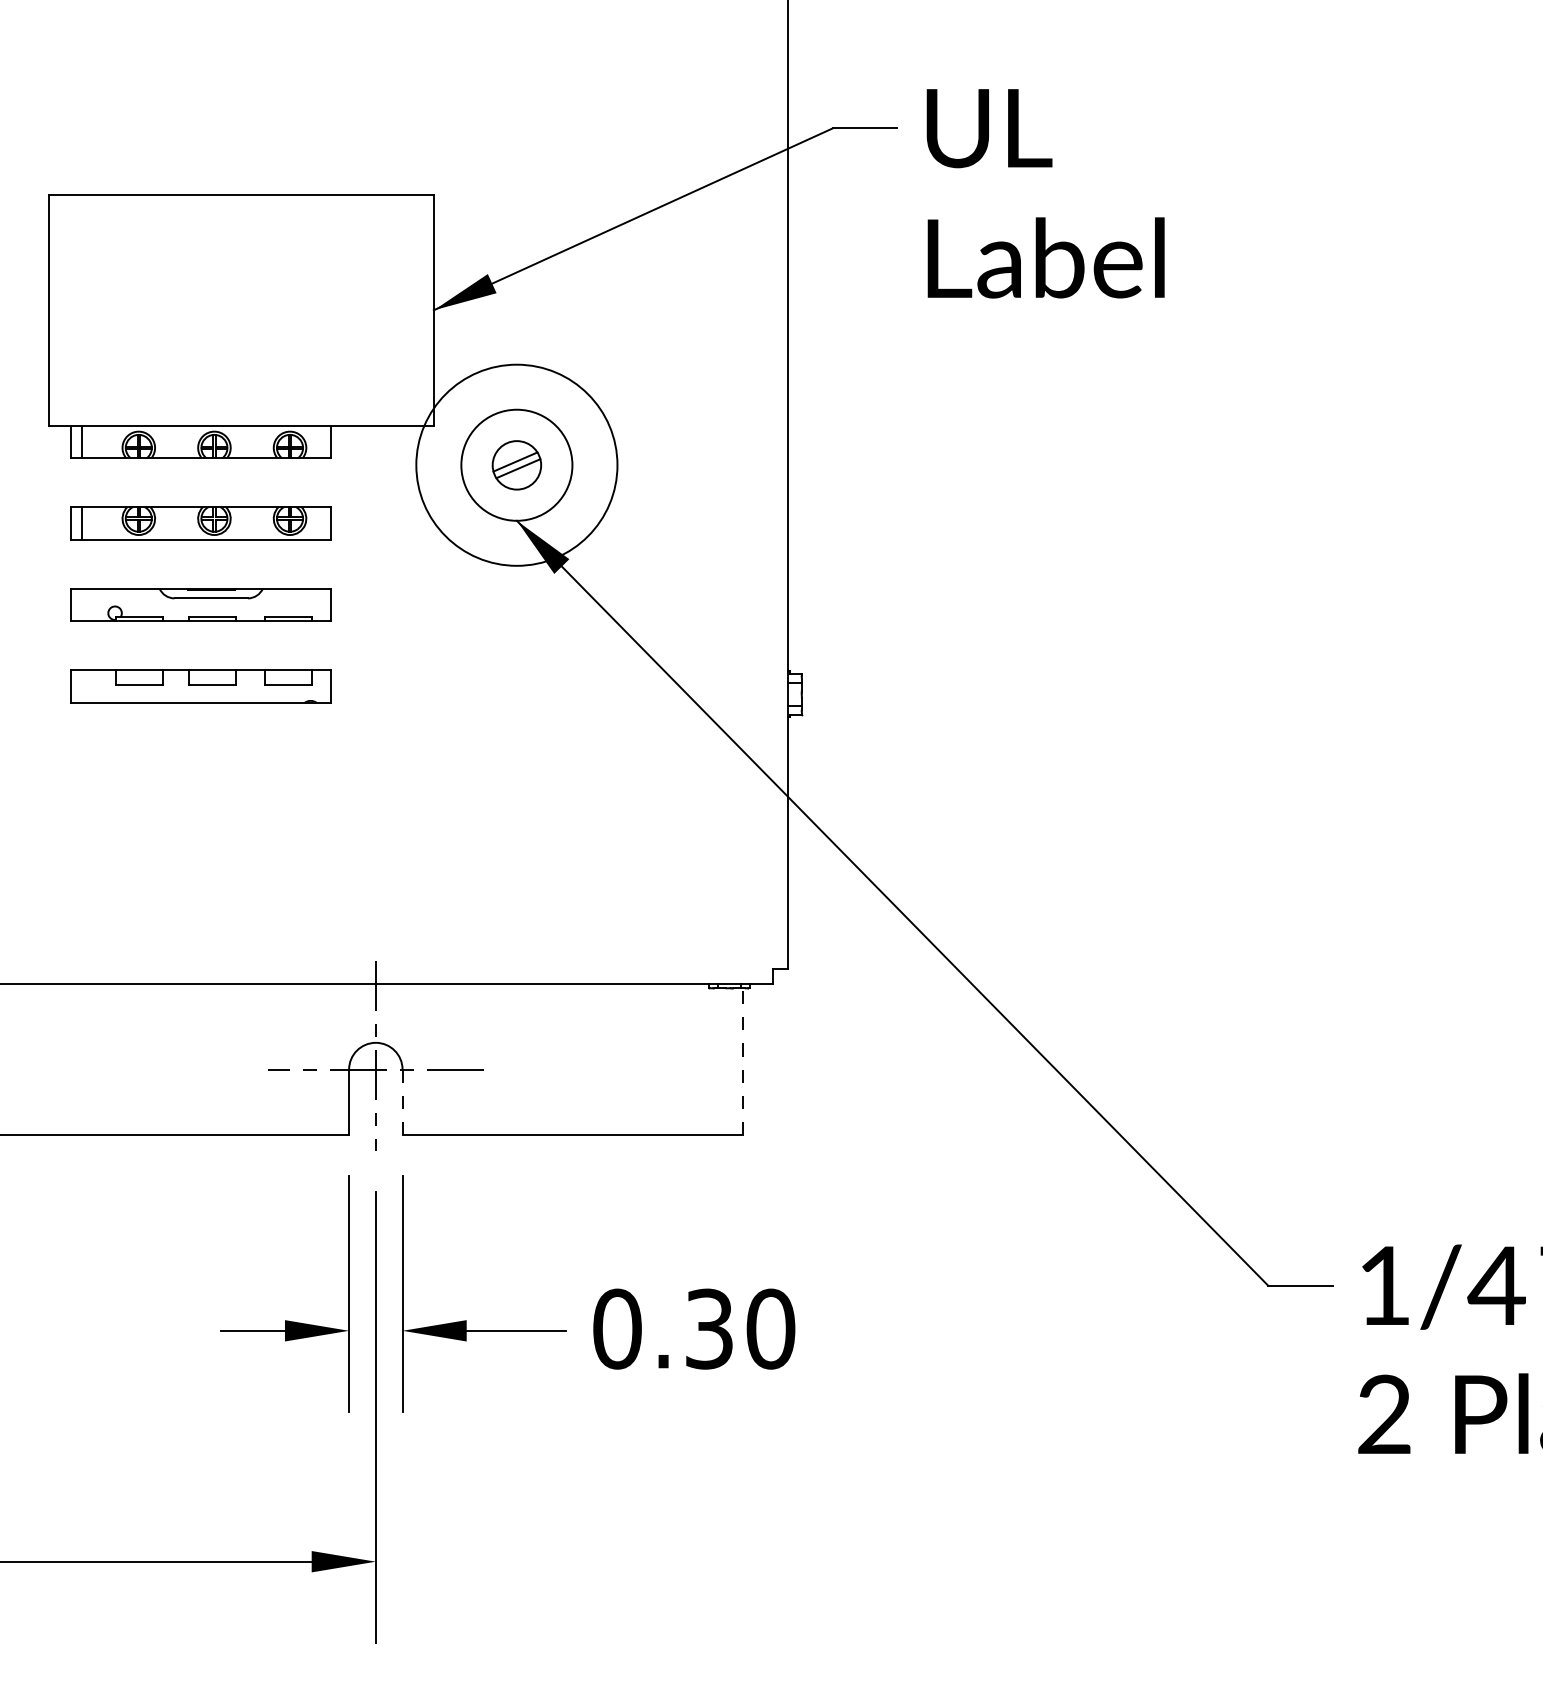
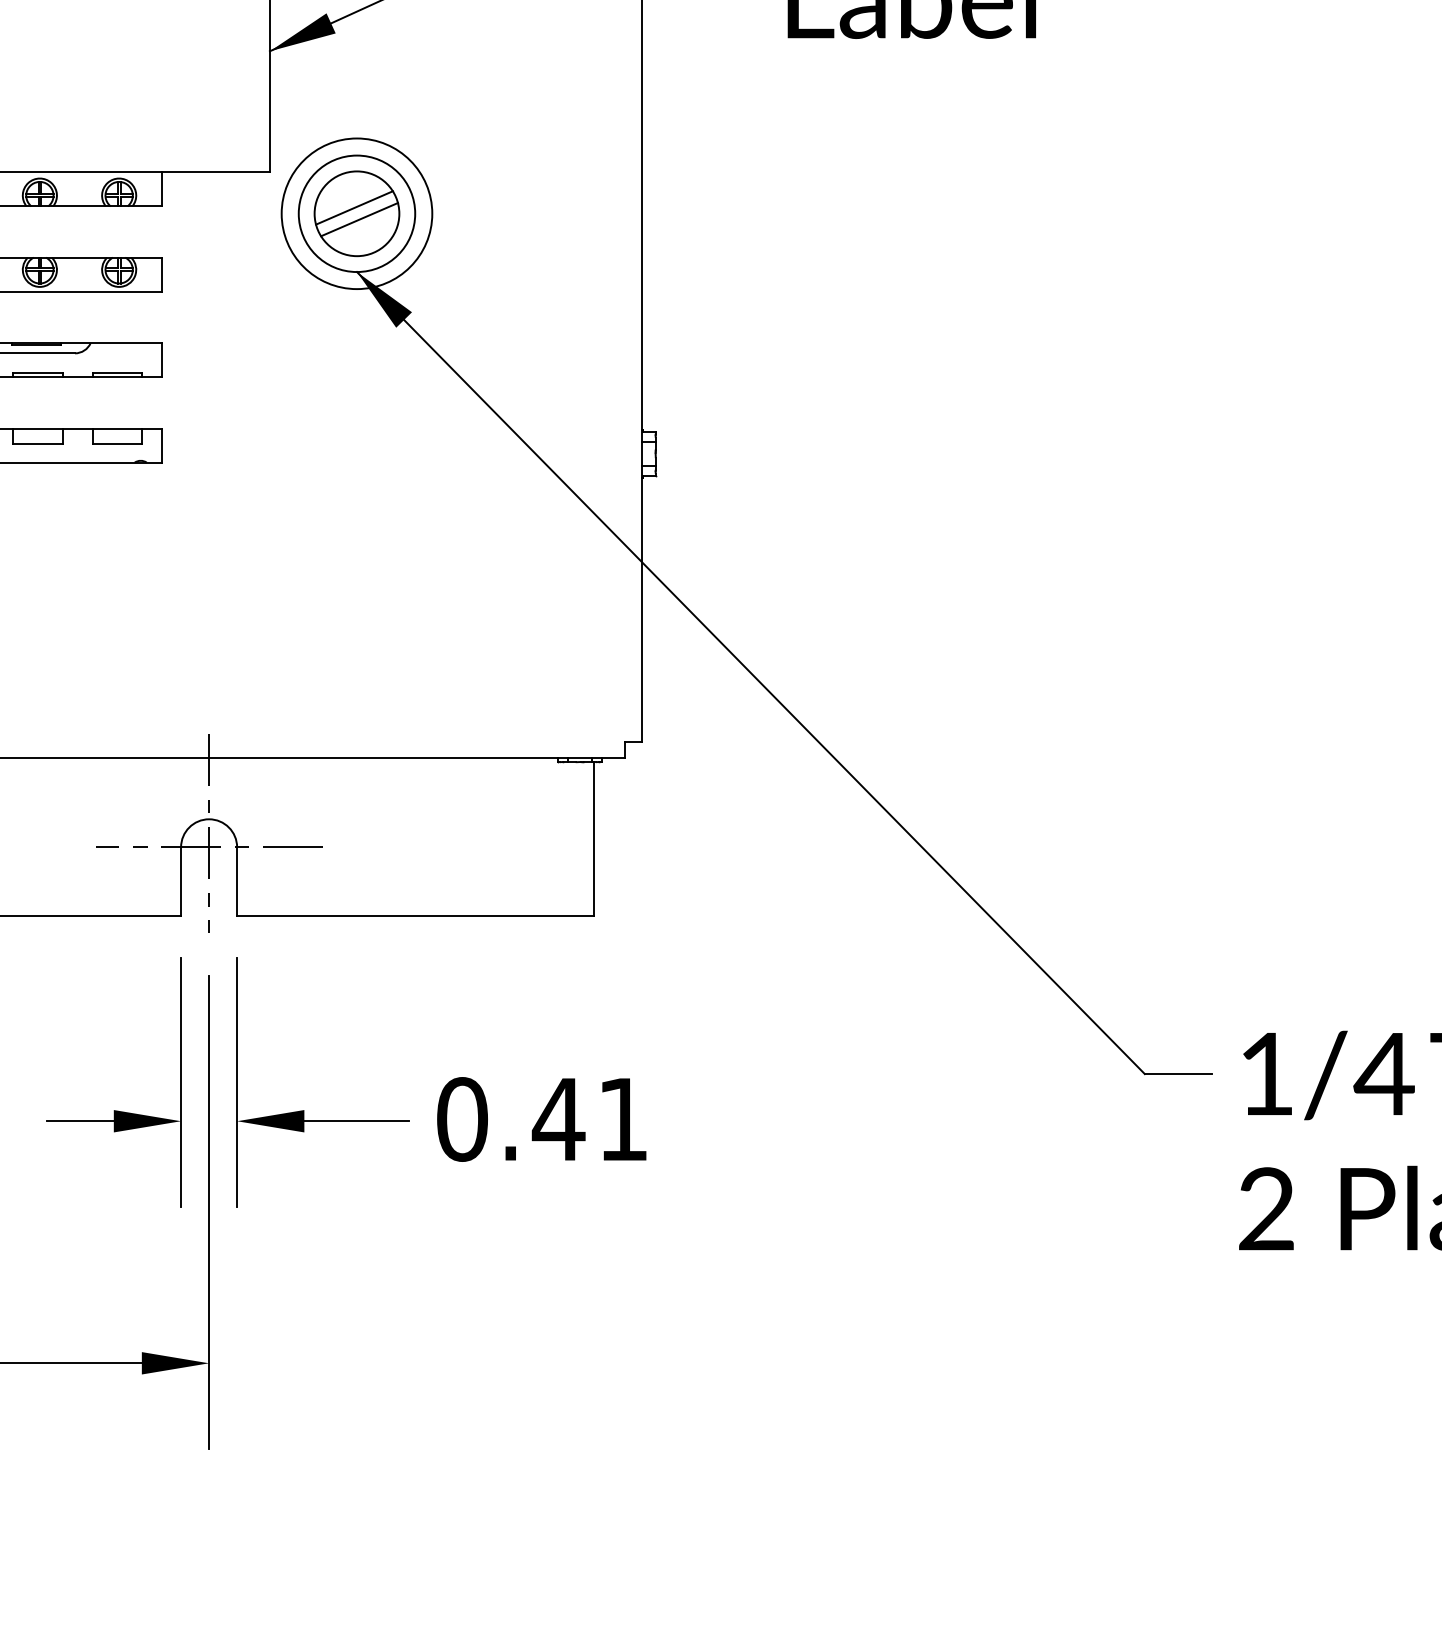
circle: (516, 465) -> (356, 214), size x0.71
part: (516, 465) -> (356, 214), size x1.67
line: (742, 1061) -> (593, 838), dashed -> solid
line: (402, 1102) -> (237, 881), dashed -> solid
text: (739, 1328) -> (590, 1118), 0.30 -> 0.41

